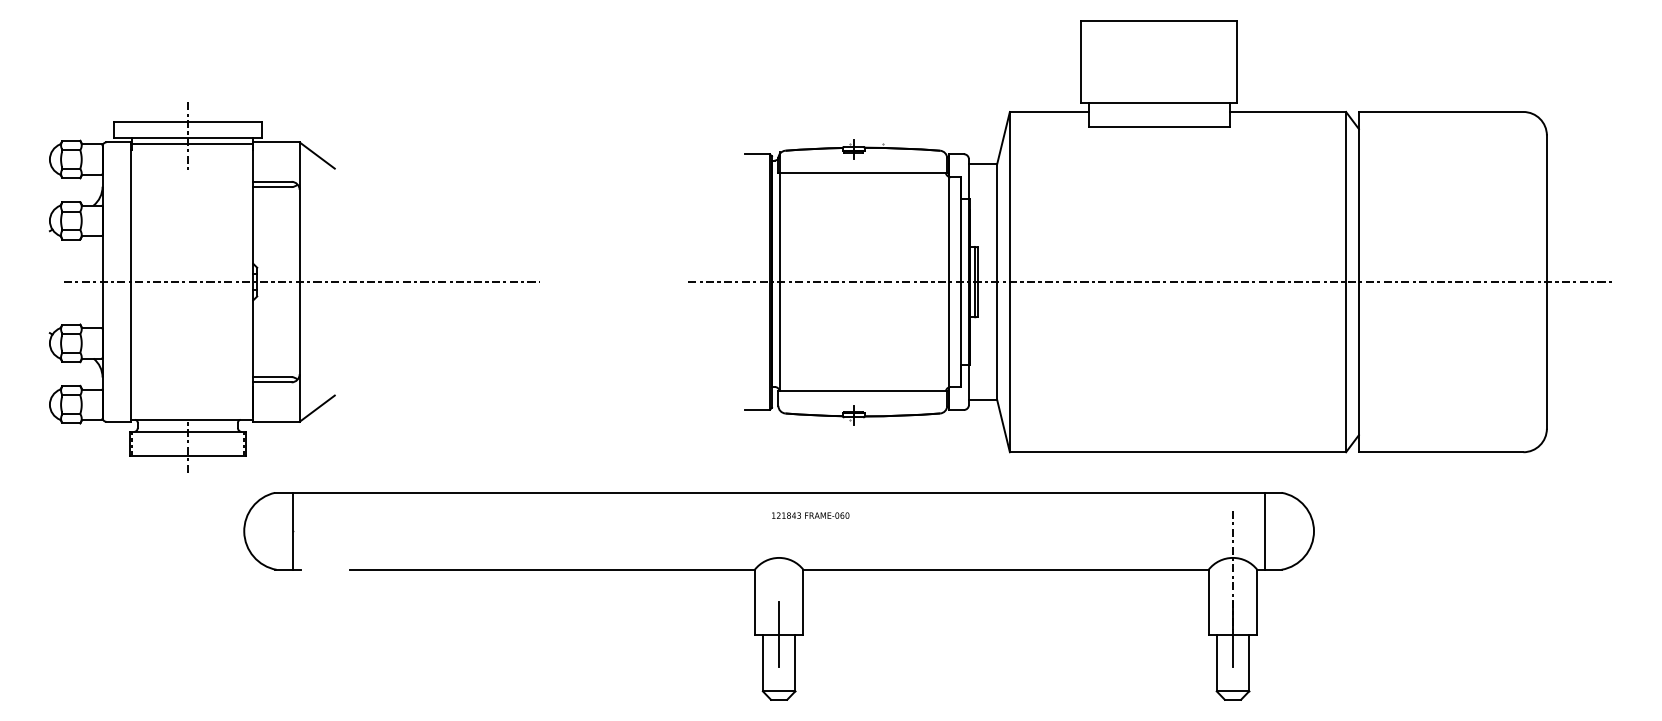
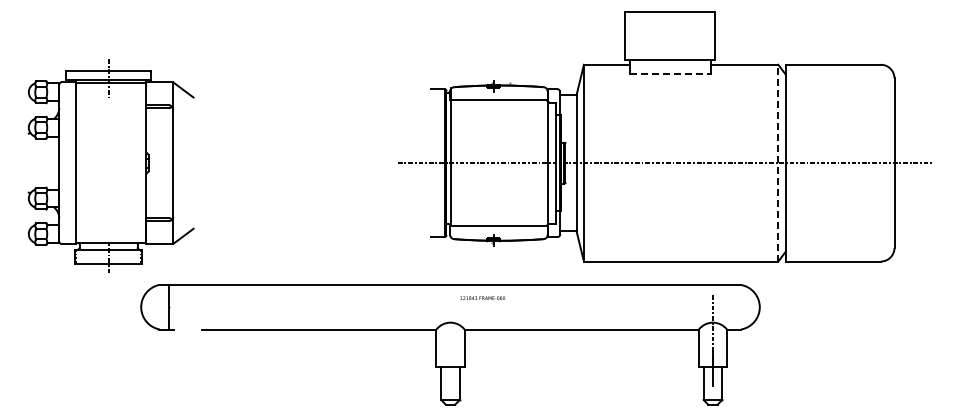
line: (1159, 127) -> (670, 73), solid -> dashed
line: (1346, 280) -> (778, 162), solid -> dashed
line: (301, 282) -> (174, 163), removed
text: (810, 516) -> (482, 298), moved
line: (1265, 531) -> (731, 307), removed
line: (779, 633) -> (450, 366), removed

